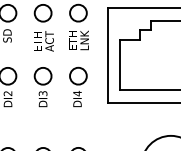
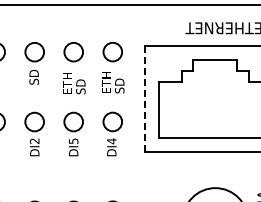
text: (49, 40) -> (80, 82), ACT -> SD
text: (84, 40) -> (119, 82), LNK -> SD
line: (107, 55) -> (145, 98), solid -> dashed
text: (42, 92) -> (72, 140), DI3 -> DI5

